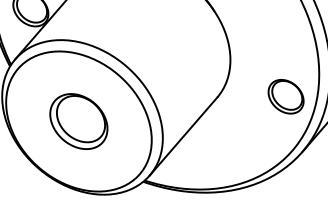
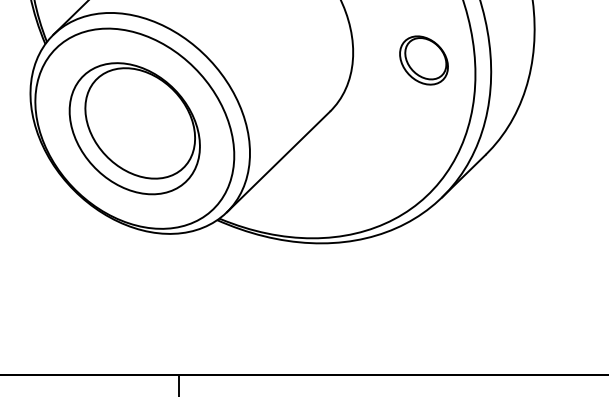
part: (285, 96) -> (423, 60), moved
part: (78, 121) -> (134, 128), size x1.67

